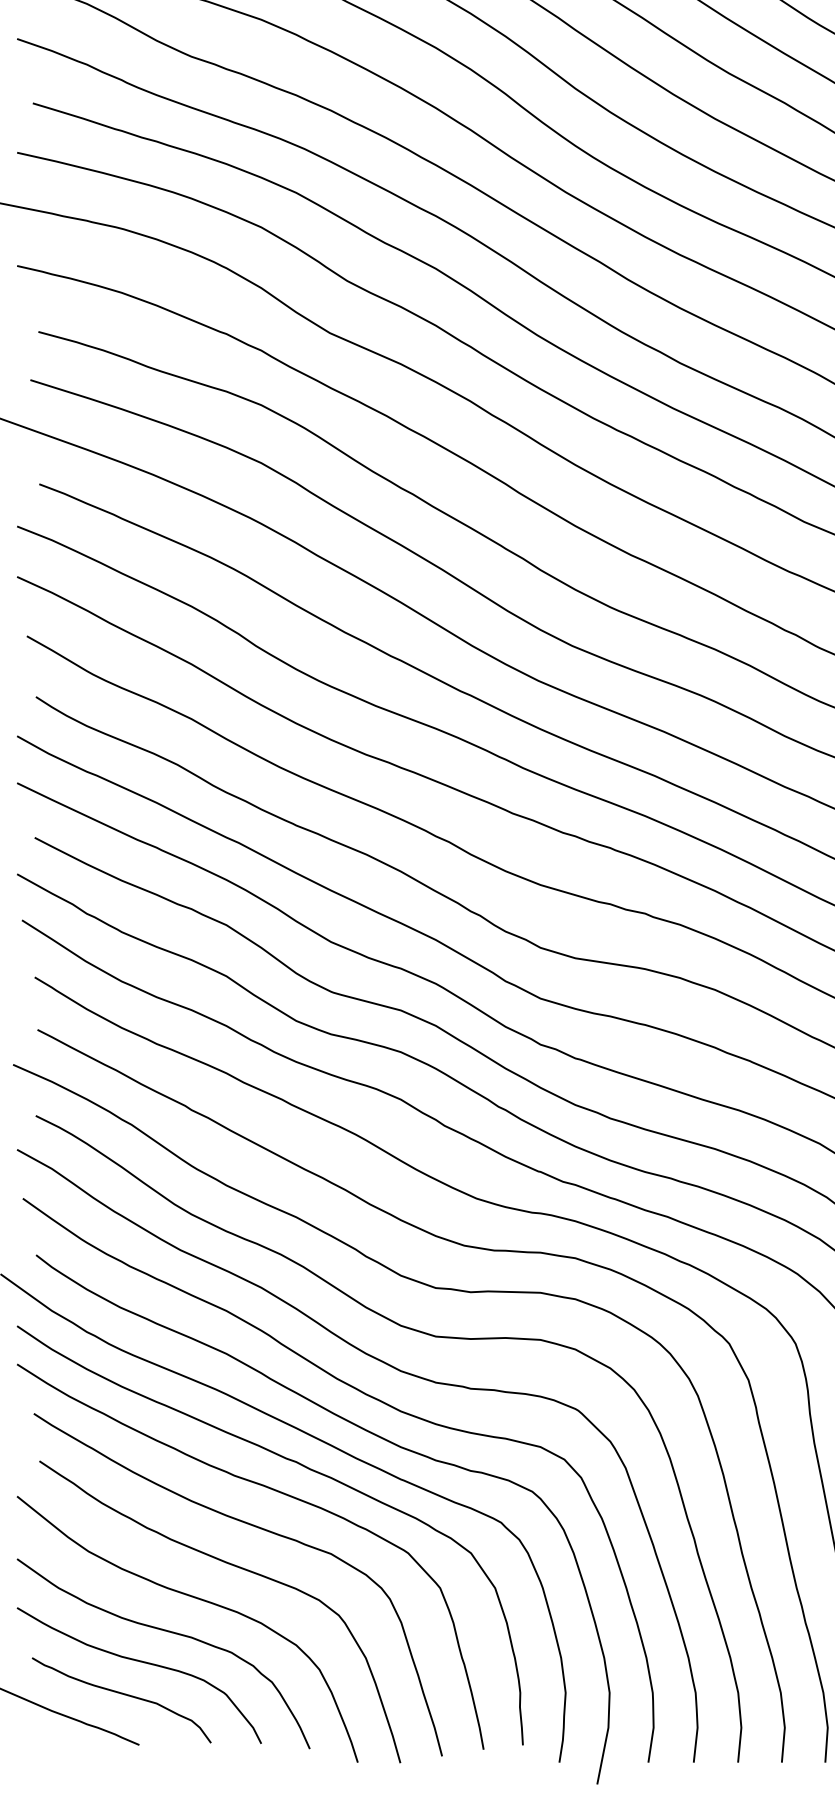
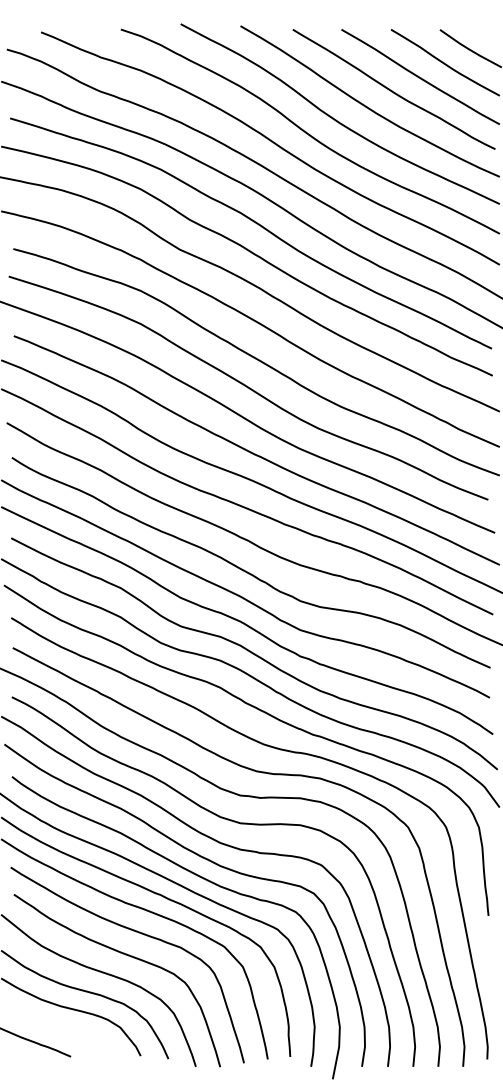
curve: (120, 1695) -> (60, 1028), removed

